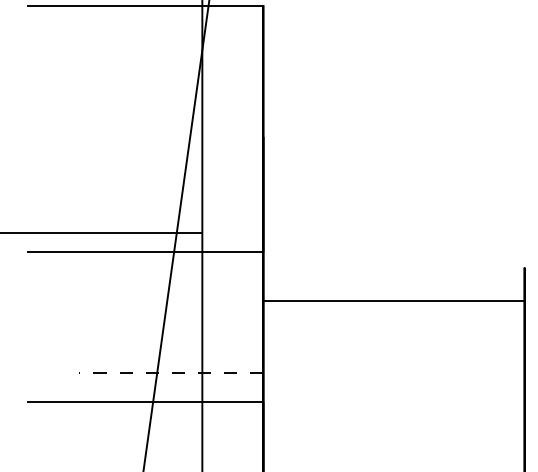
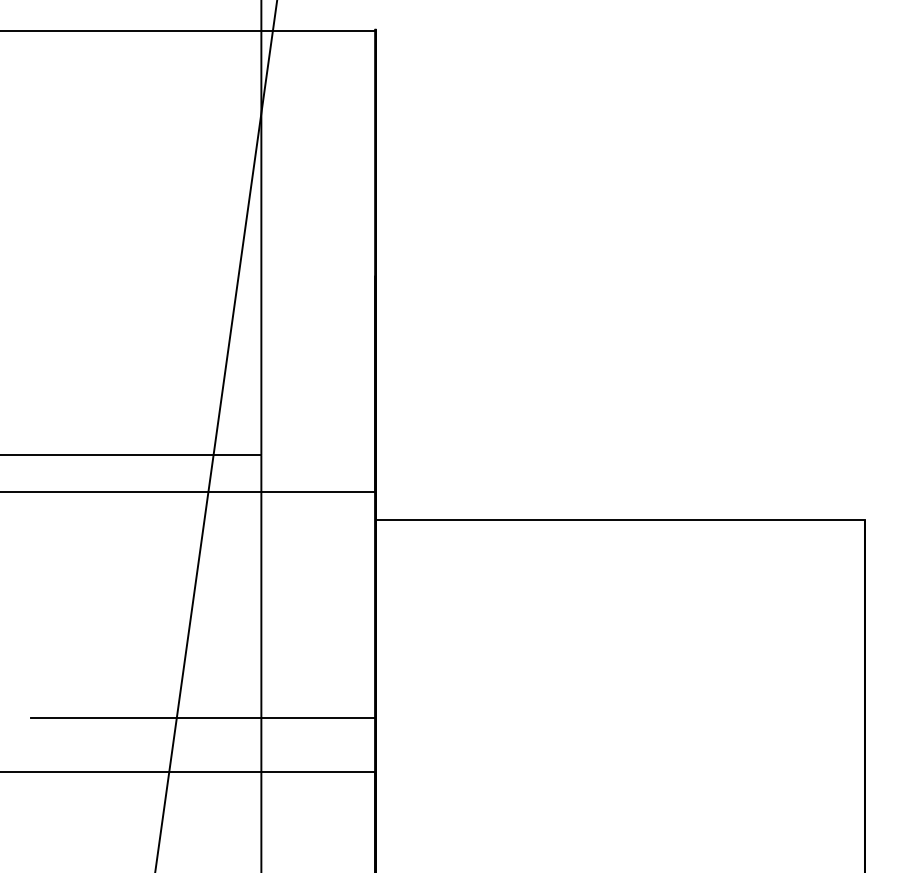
line: (393, 300) -> (619, 520), moved
line: (171, 373) -> (203, 718), dashed -> solid

